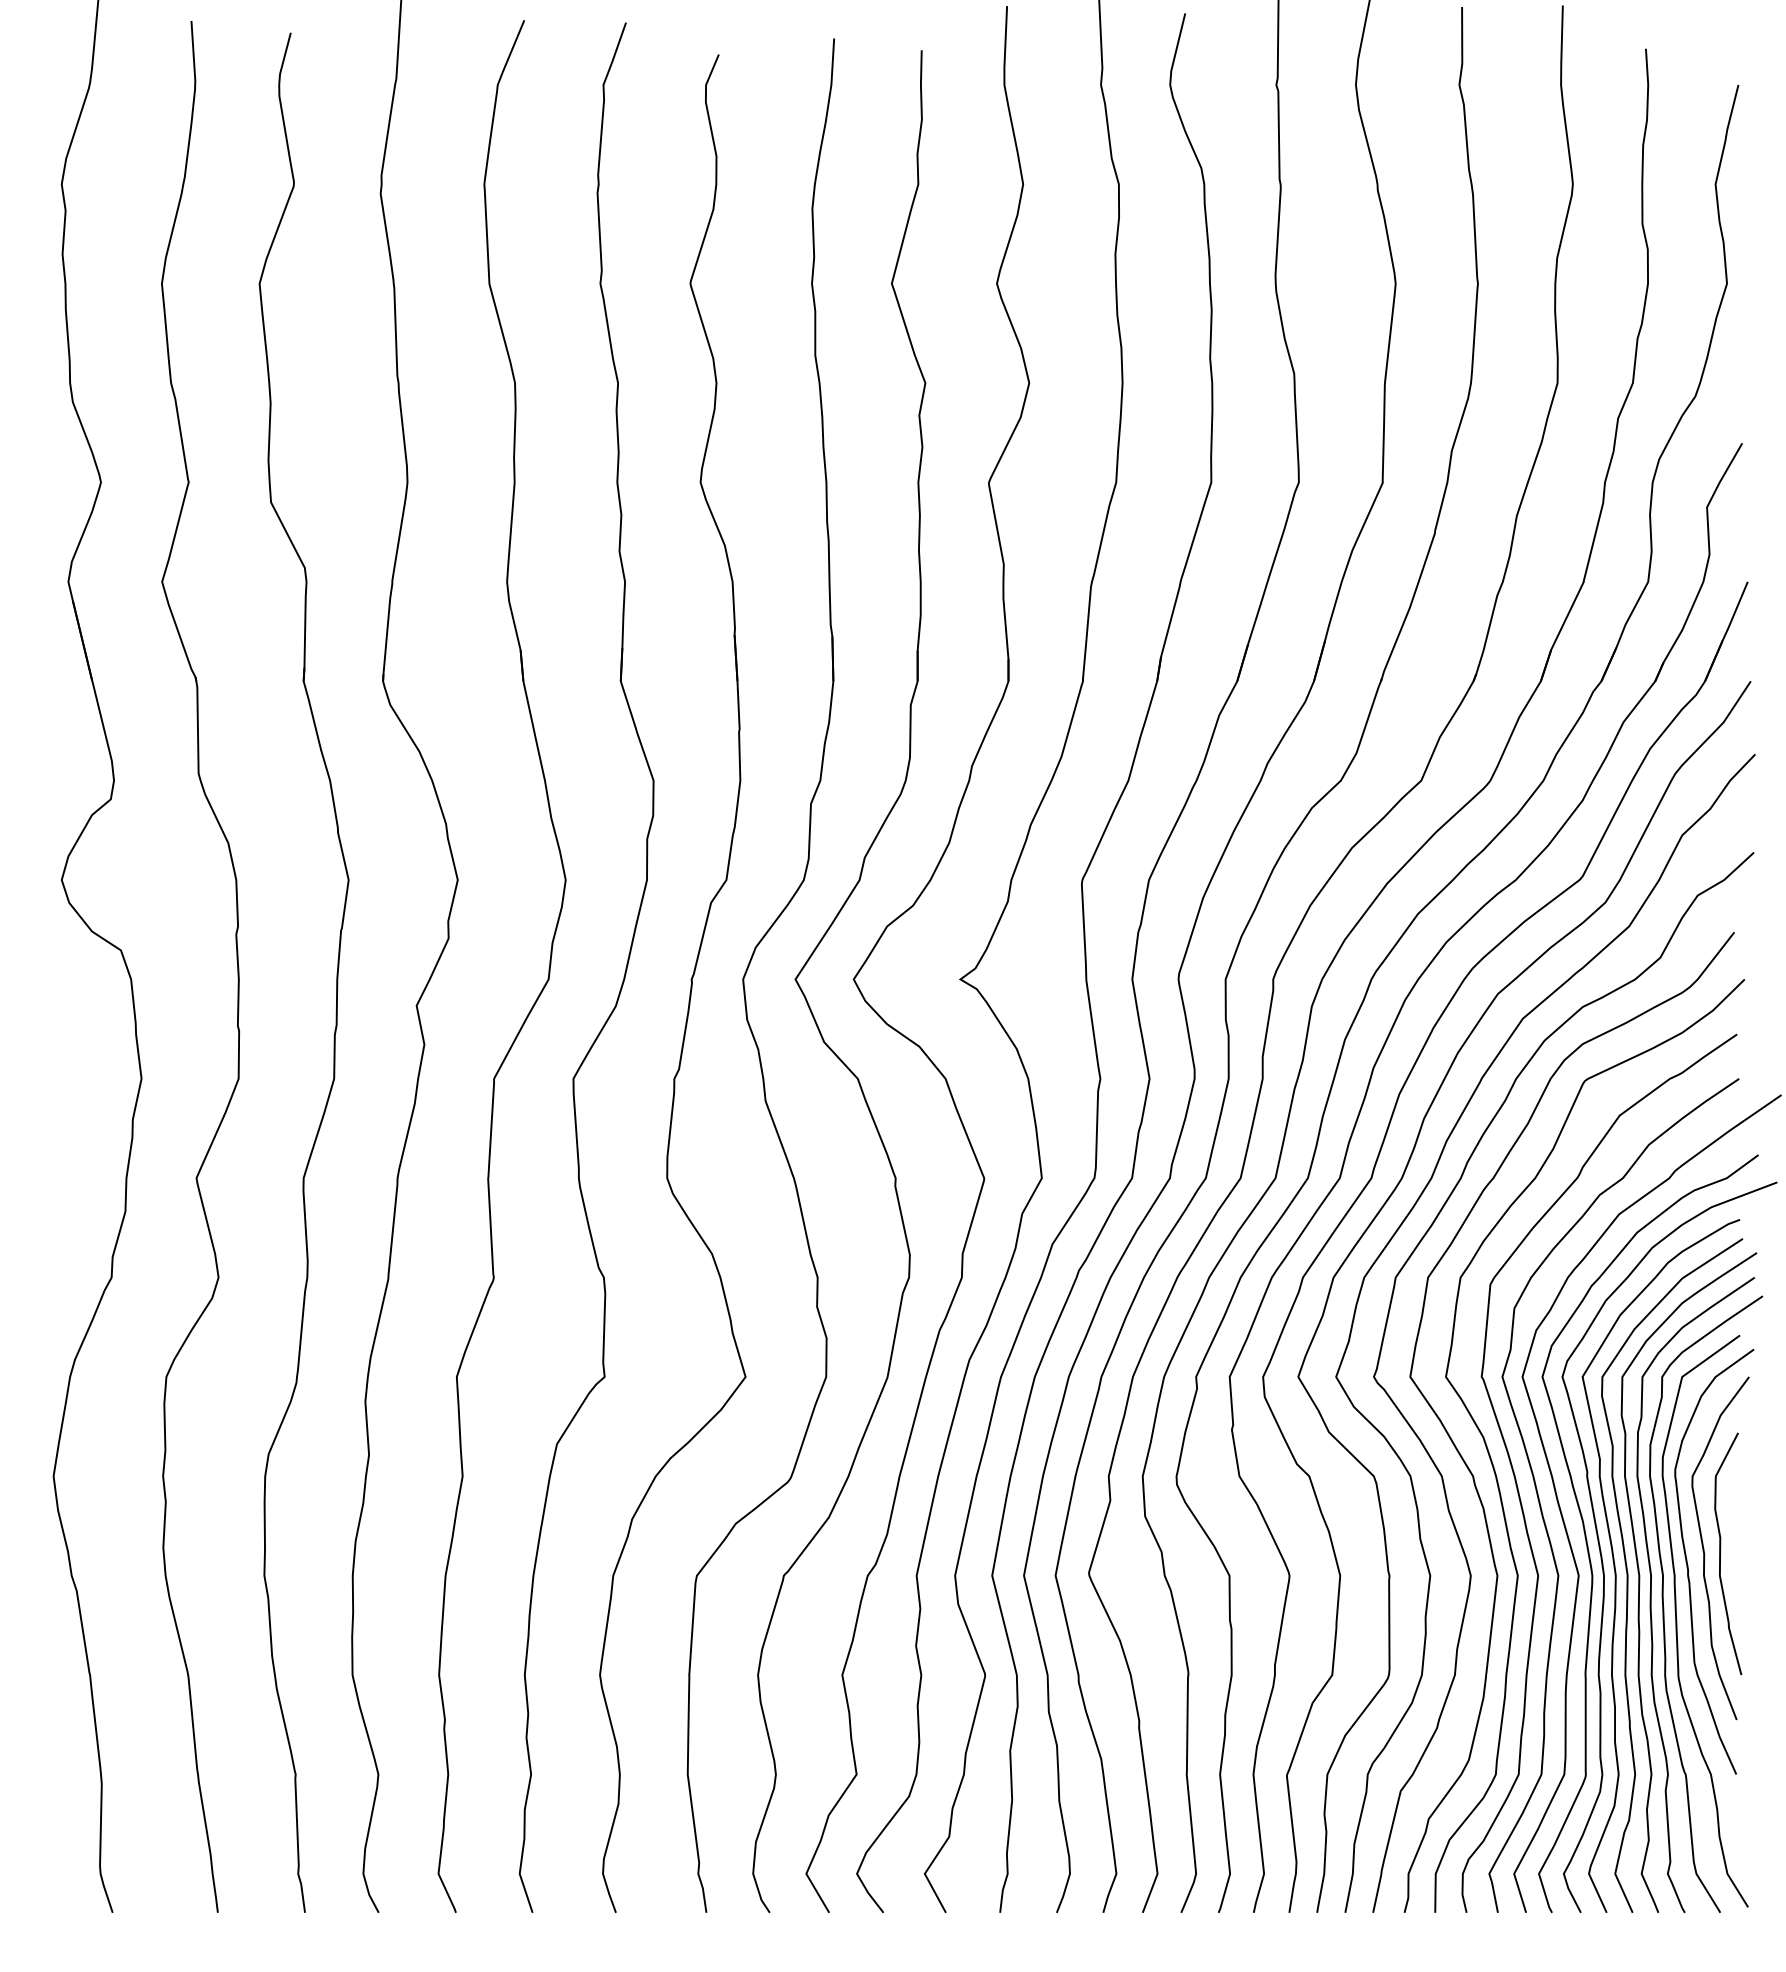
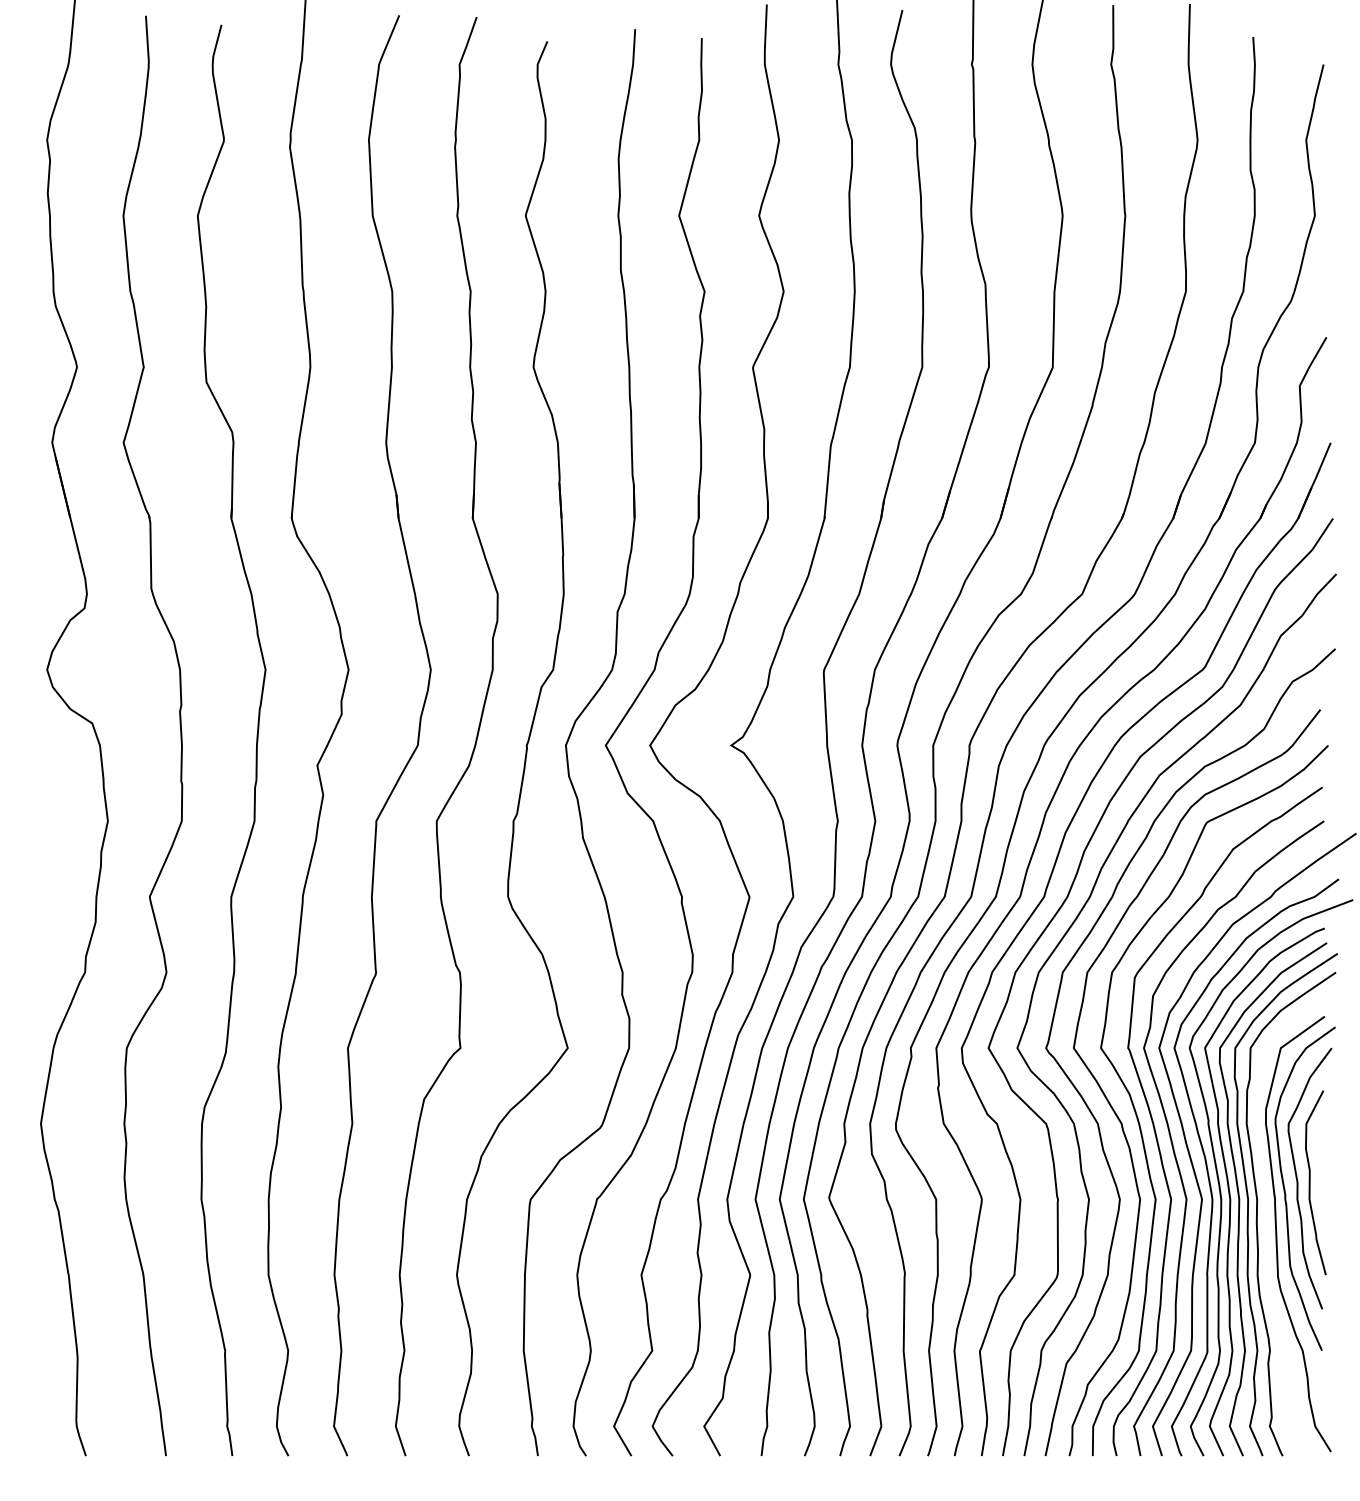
curve: (1664, 1607) -> (1267, 1223), removed

